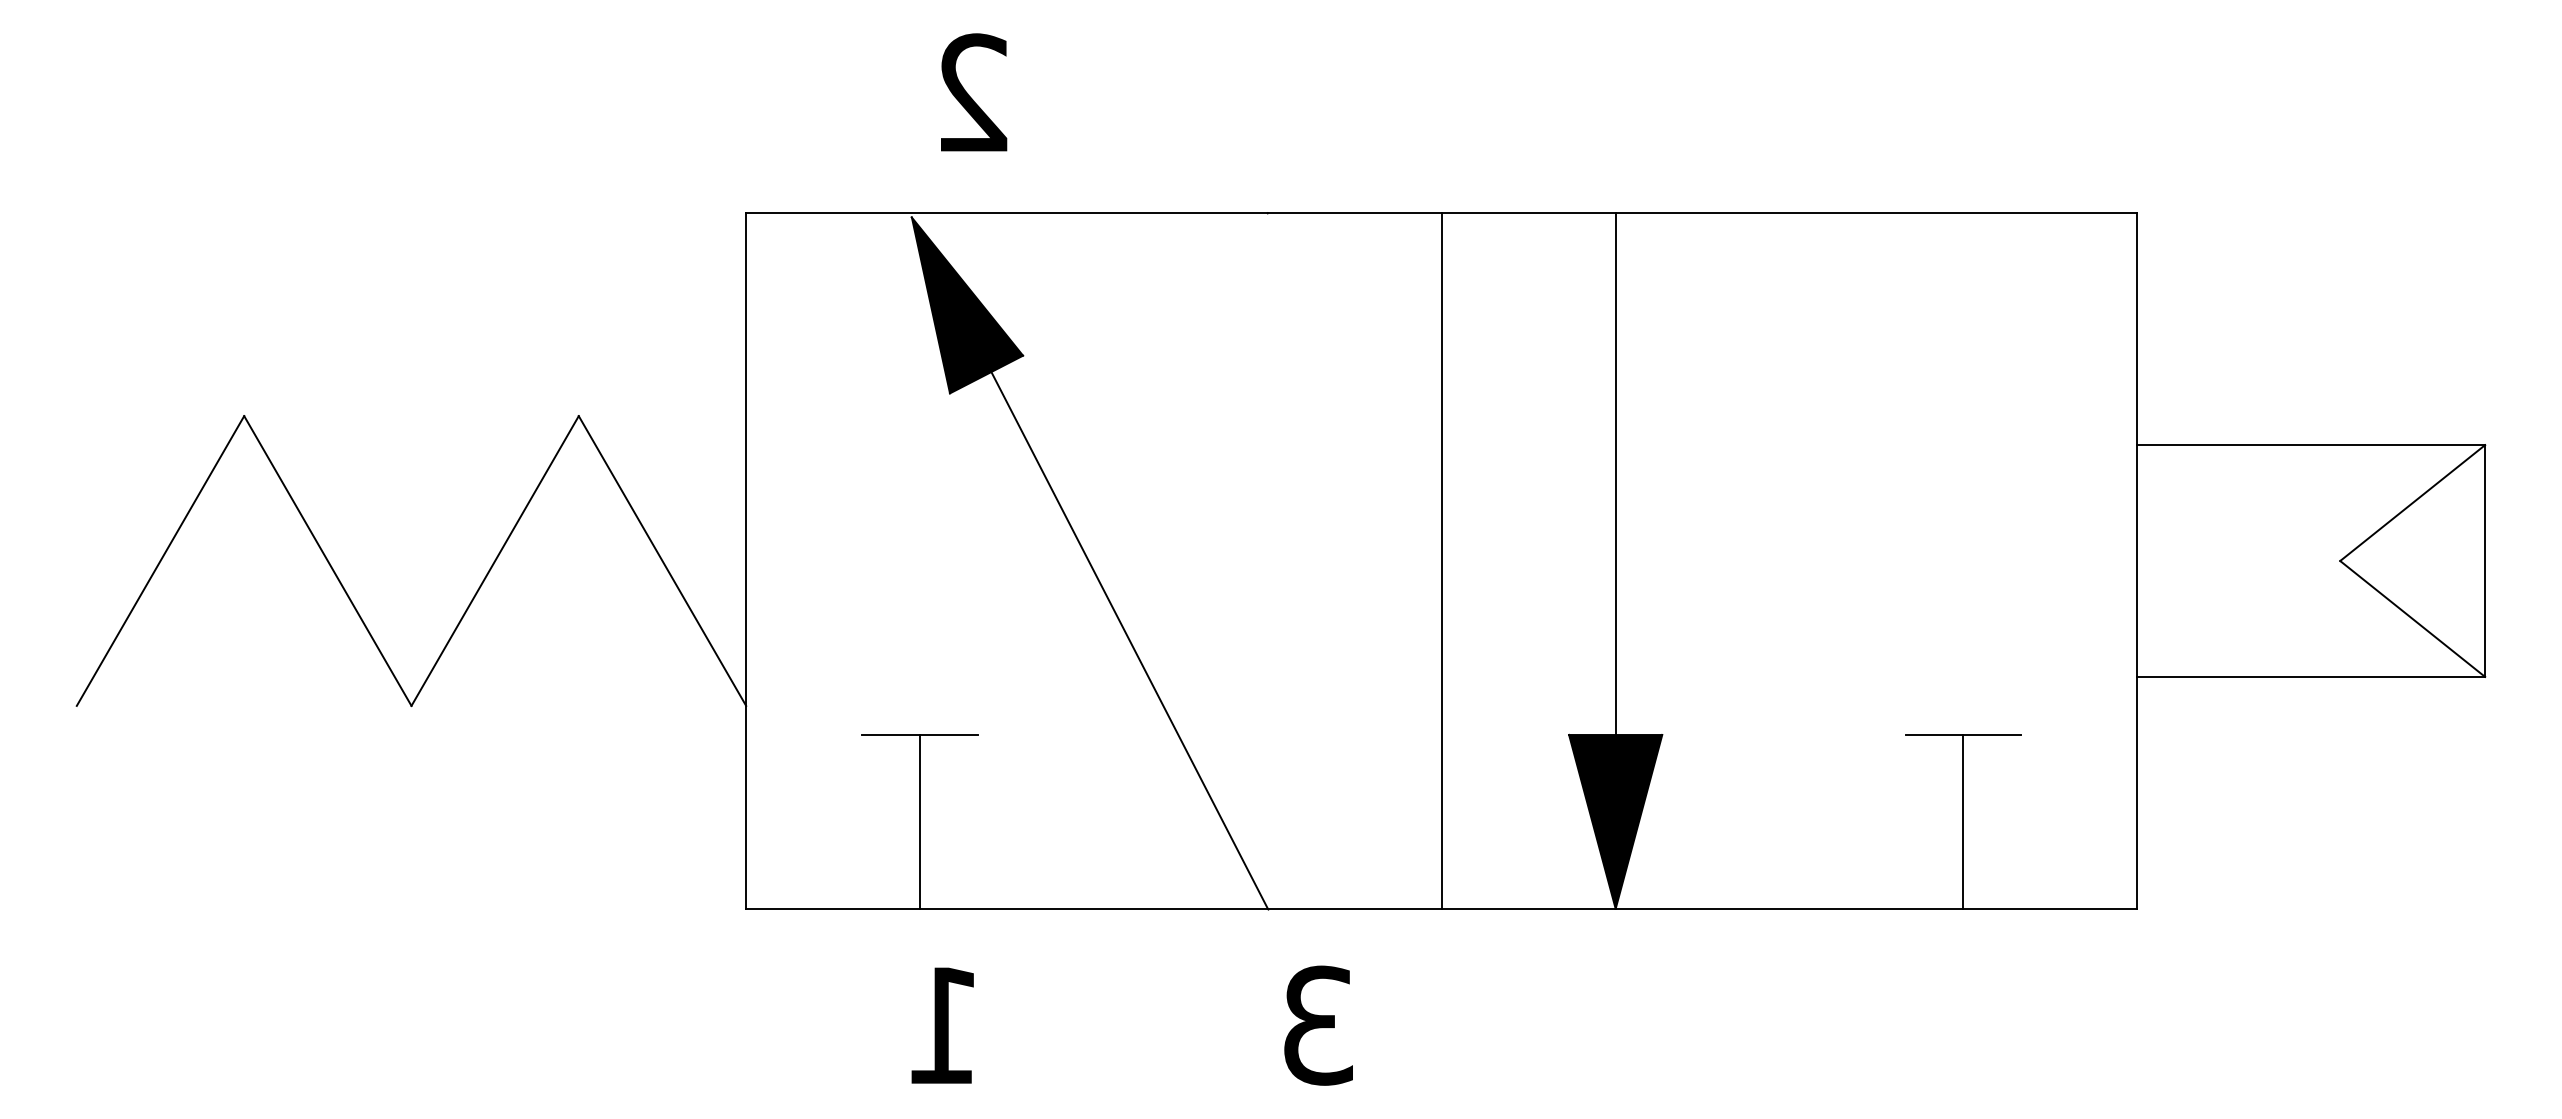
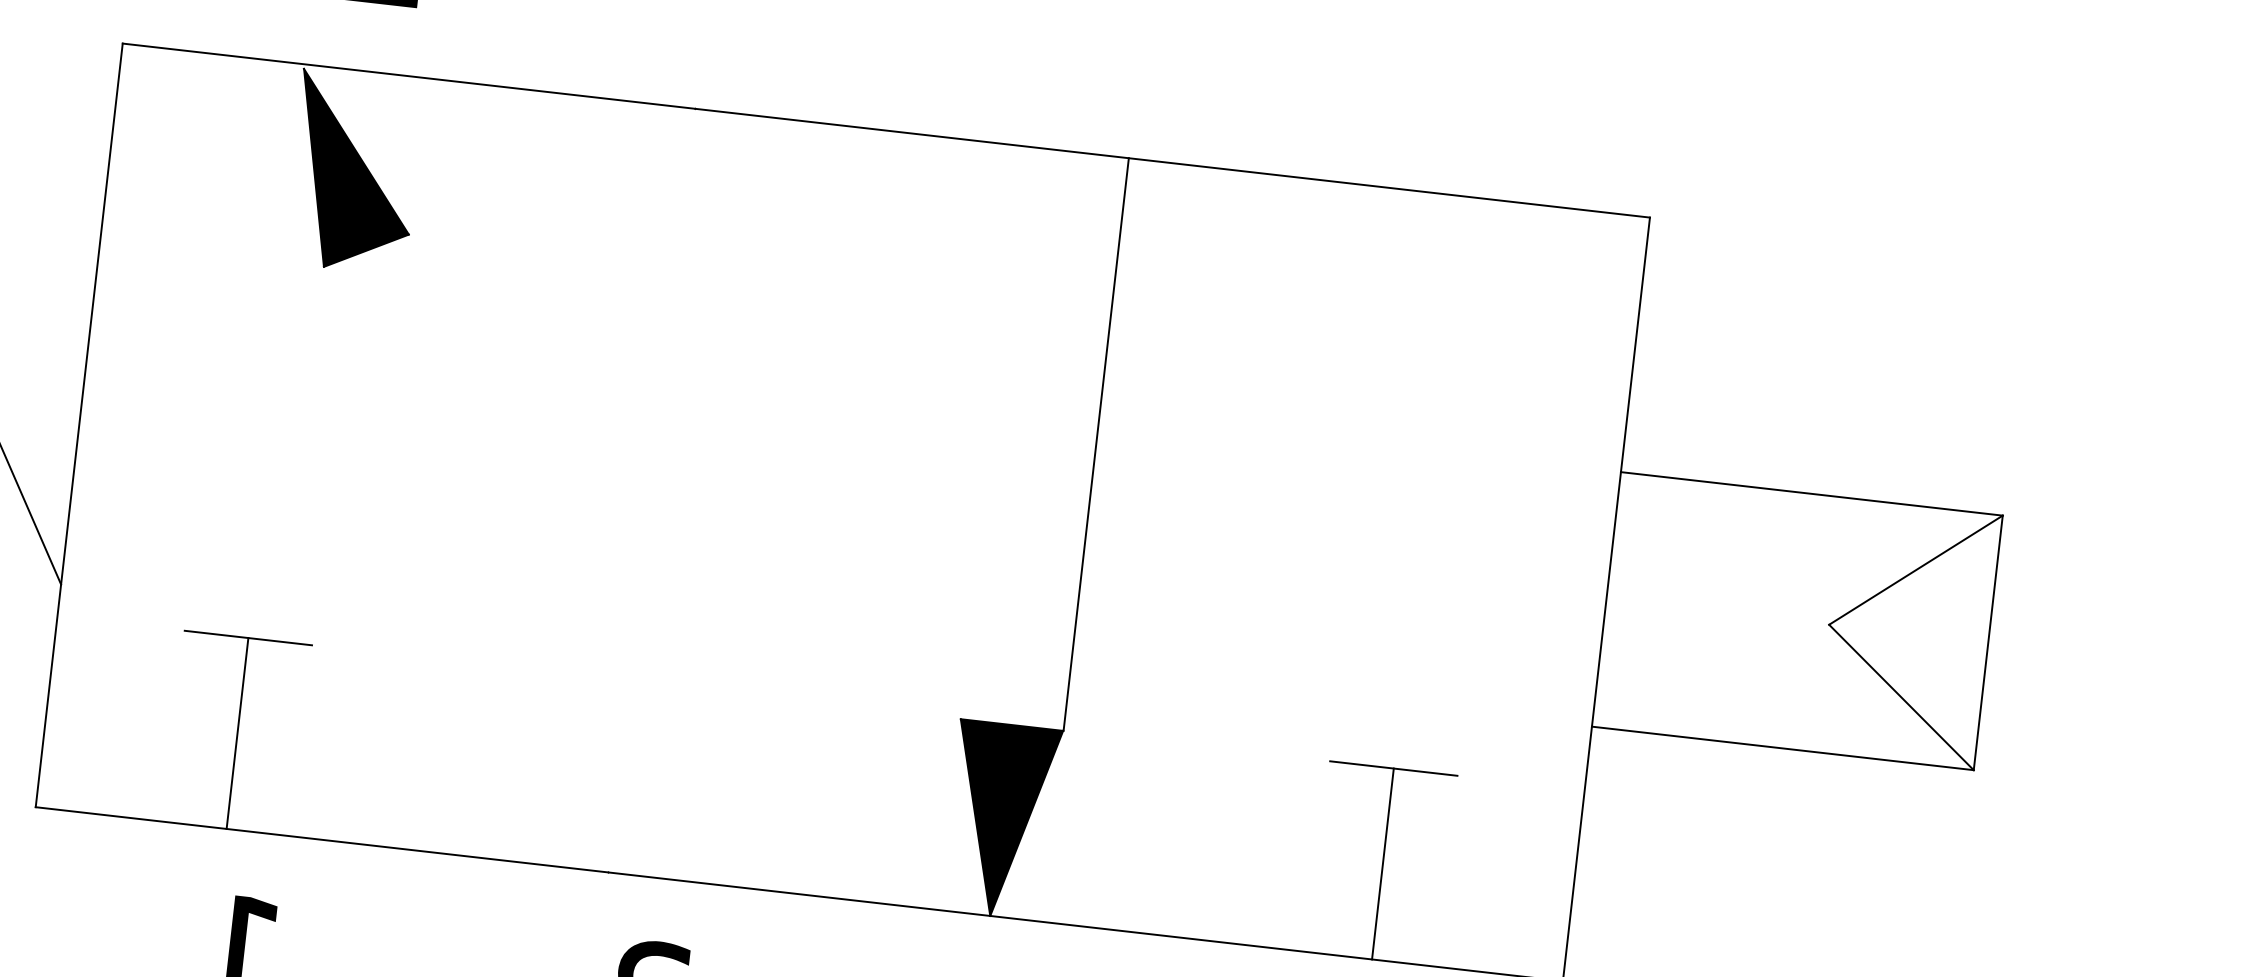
line: (1615, 473) -> (1096, 443), moved
line: (1441, 560) -> (842, 511), removed
line: (1129, 640) -> (490, 560), removed

